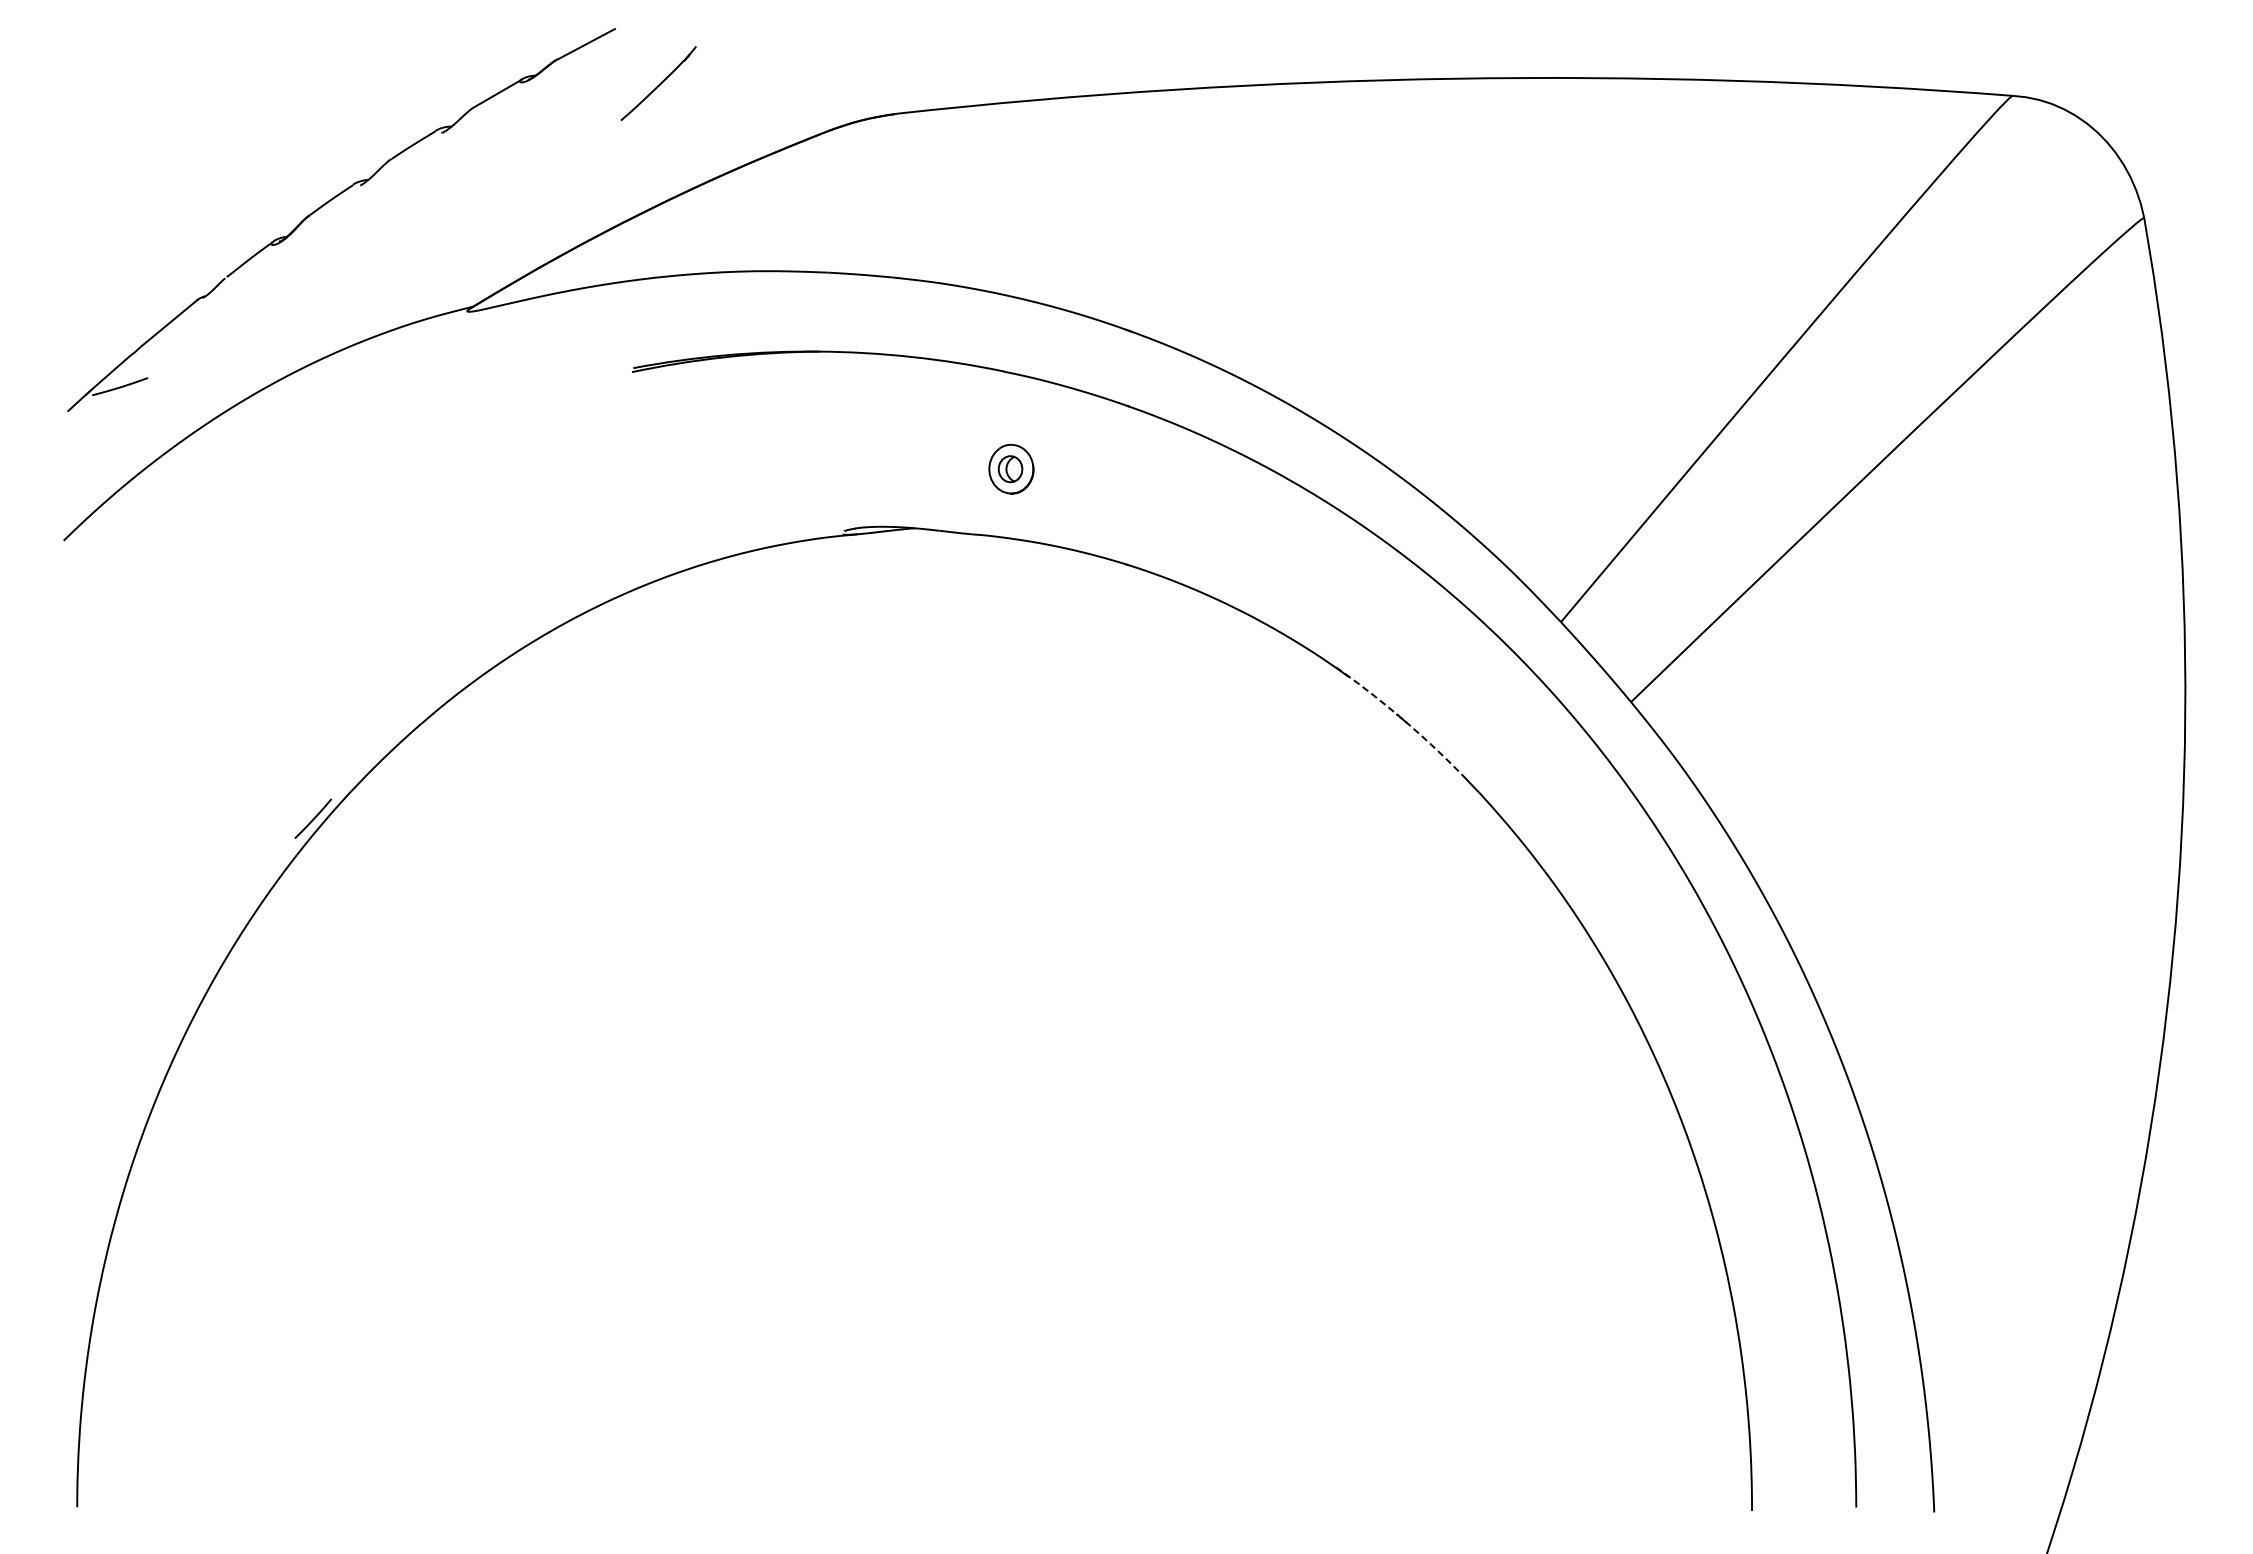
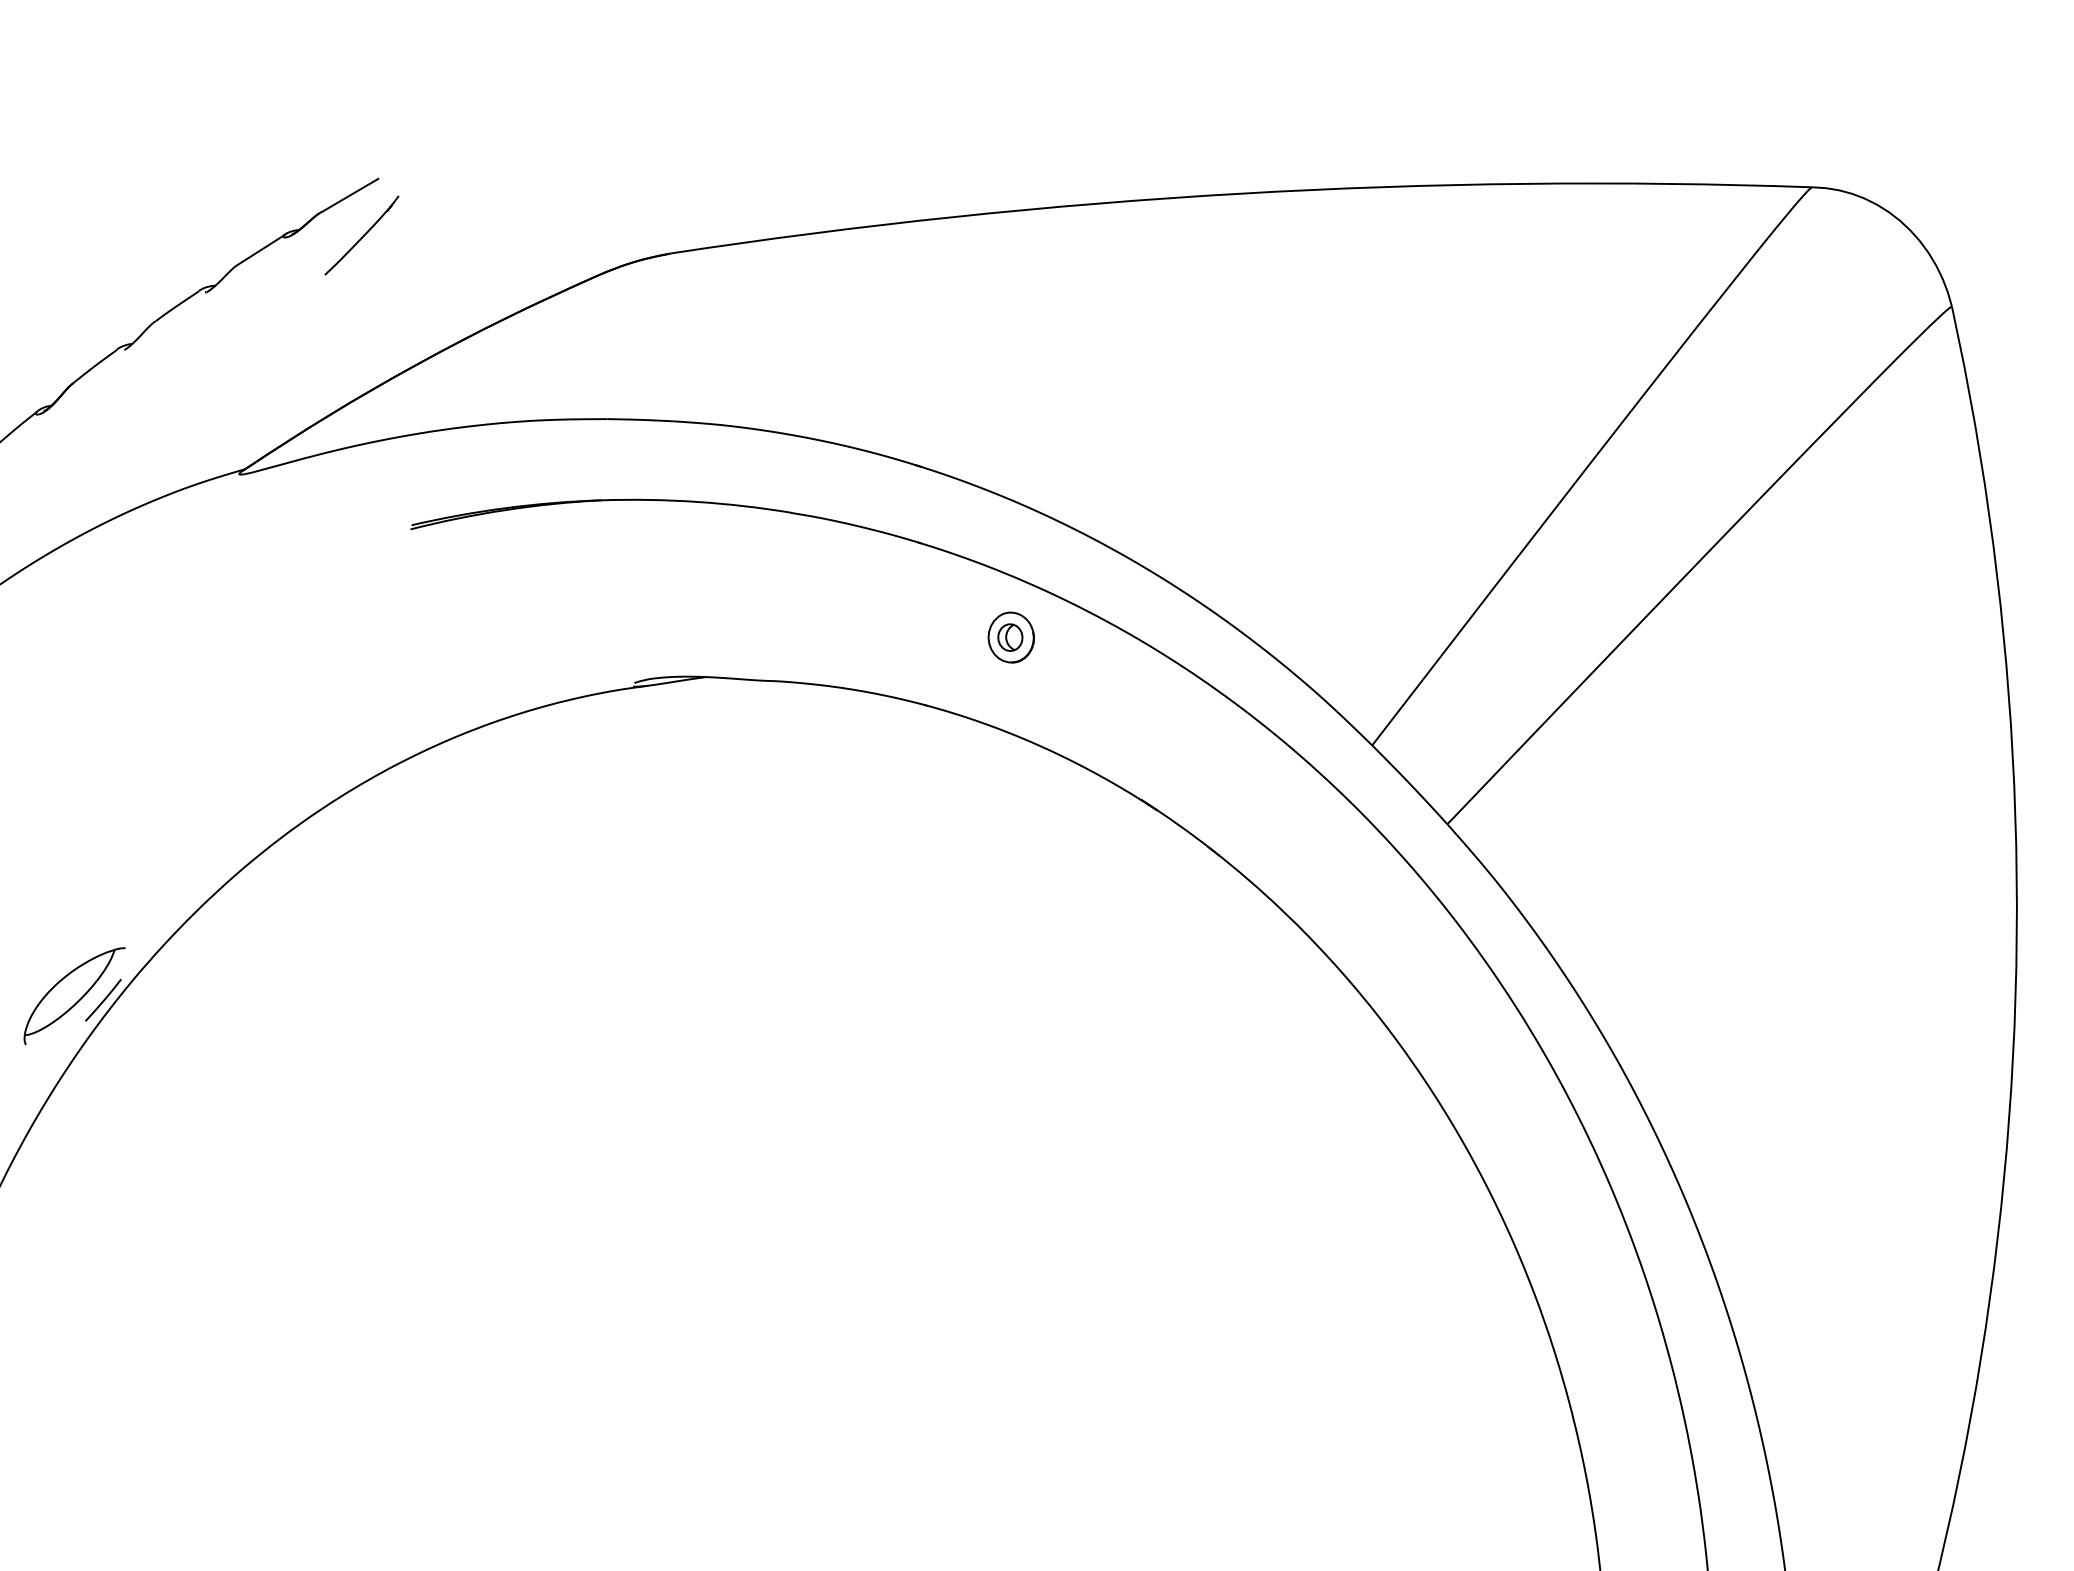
part: (658, 83) -> (361, 235), moved
part: (1011, 468) -> (1011, 636), moved
arc: (1402, 719) -> (1214, 851), dashed -> solid
part: (285, 813) -> (74, 996), added

